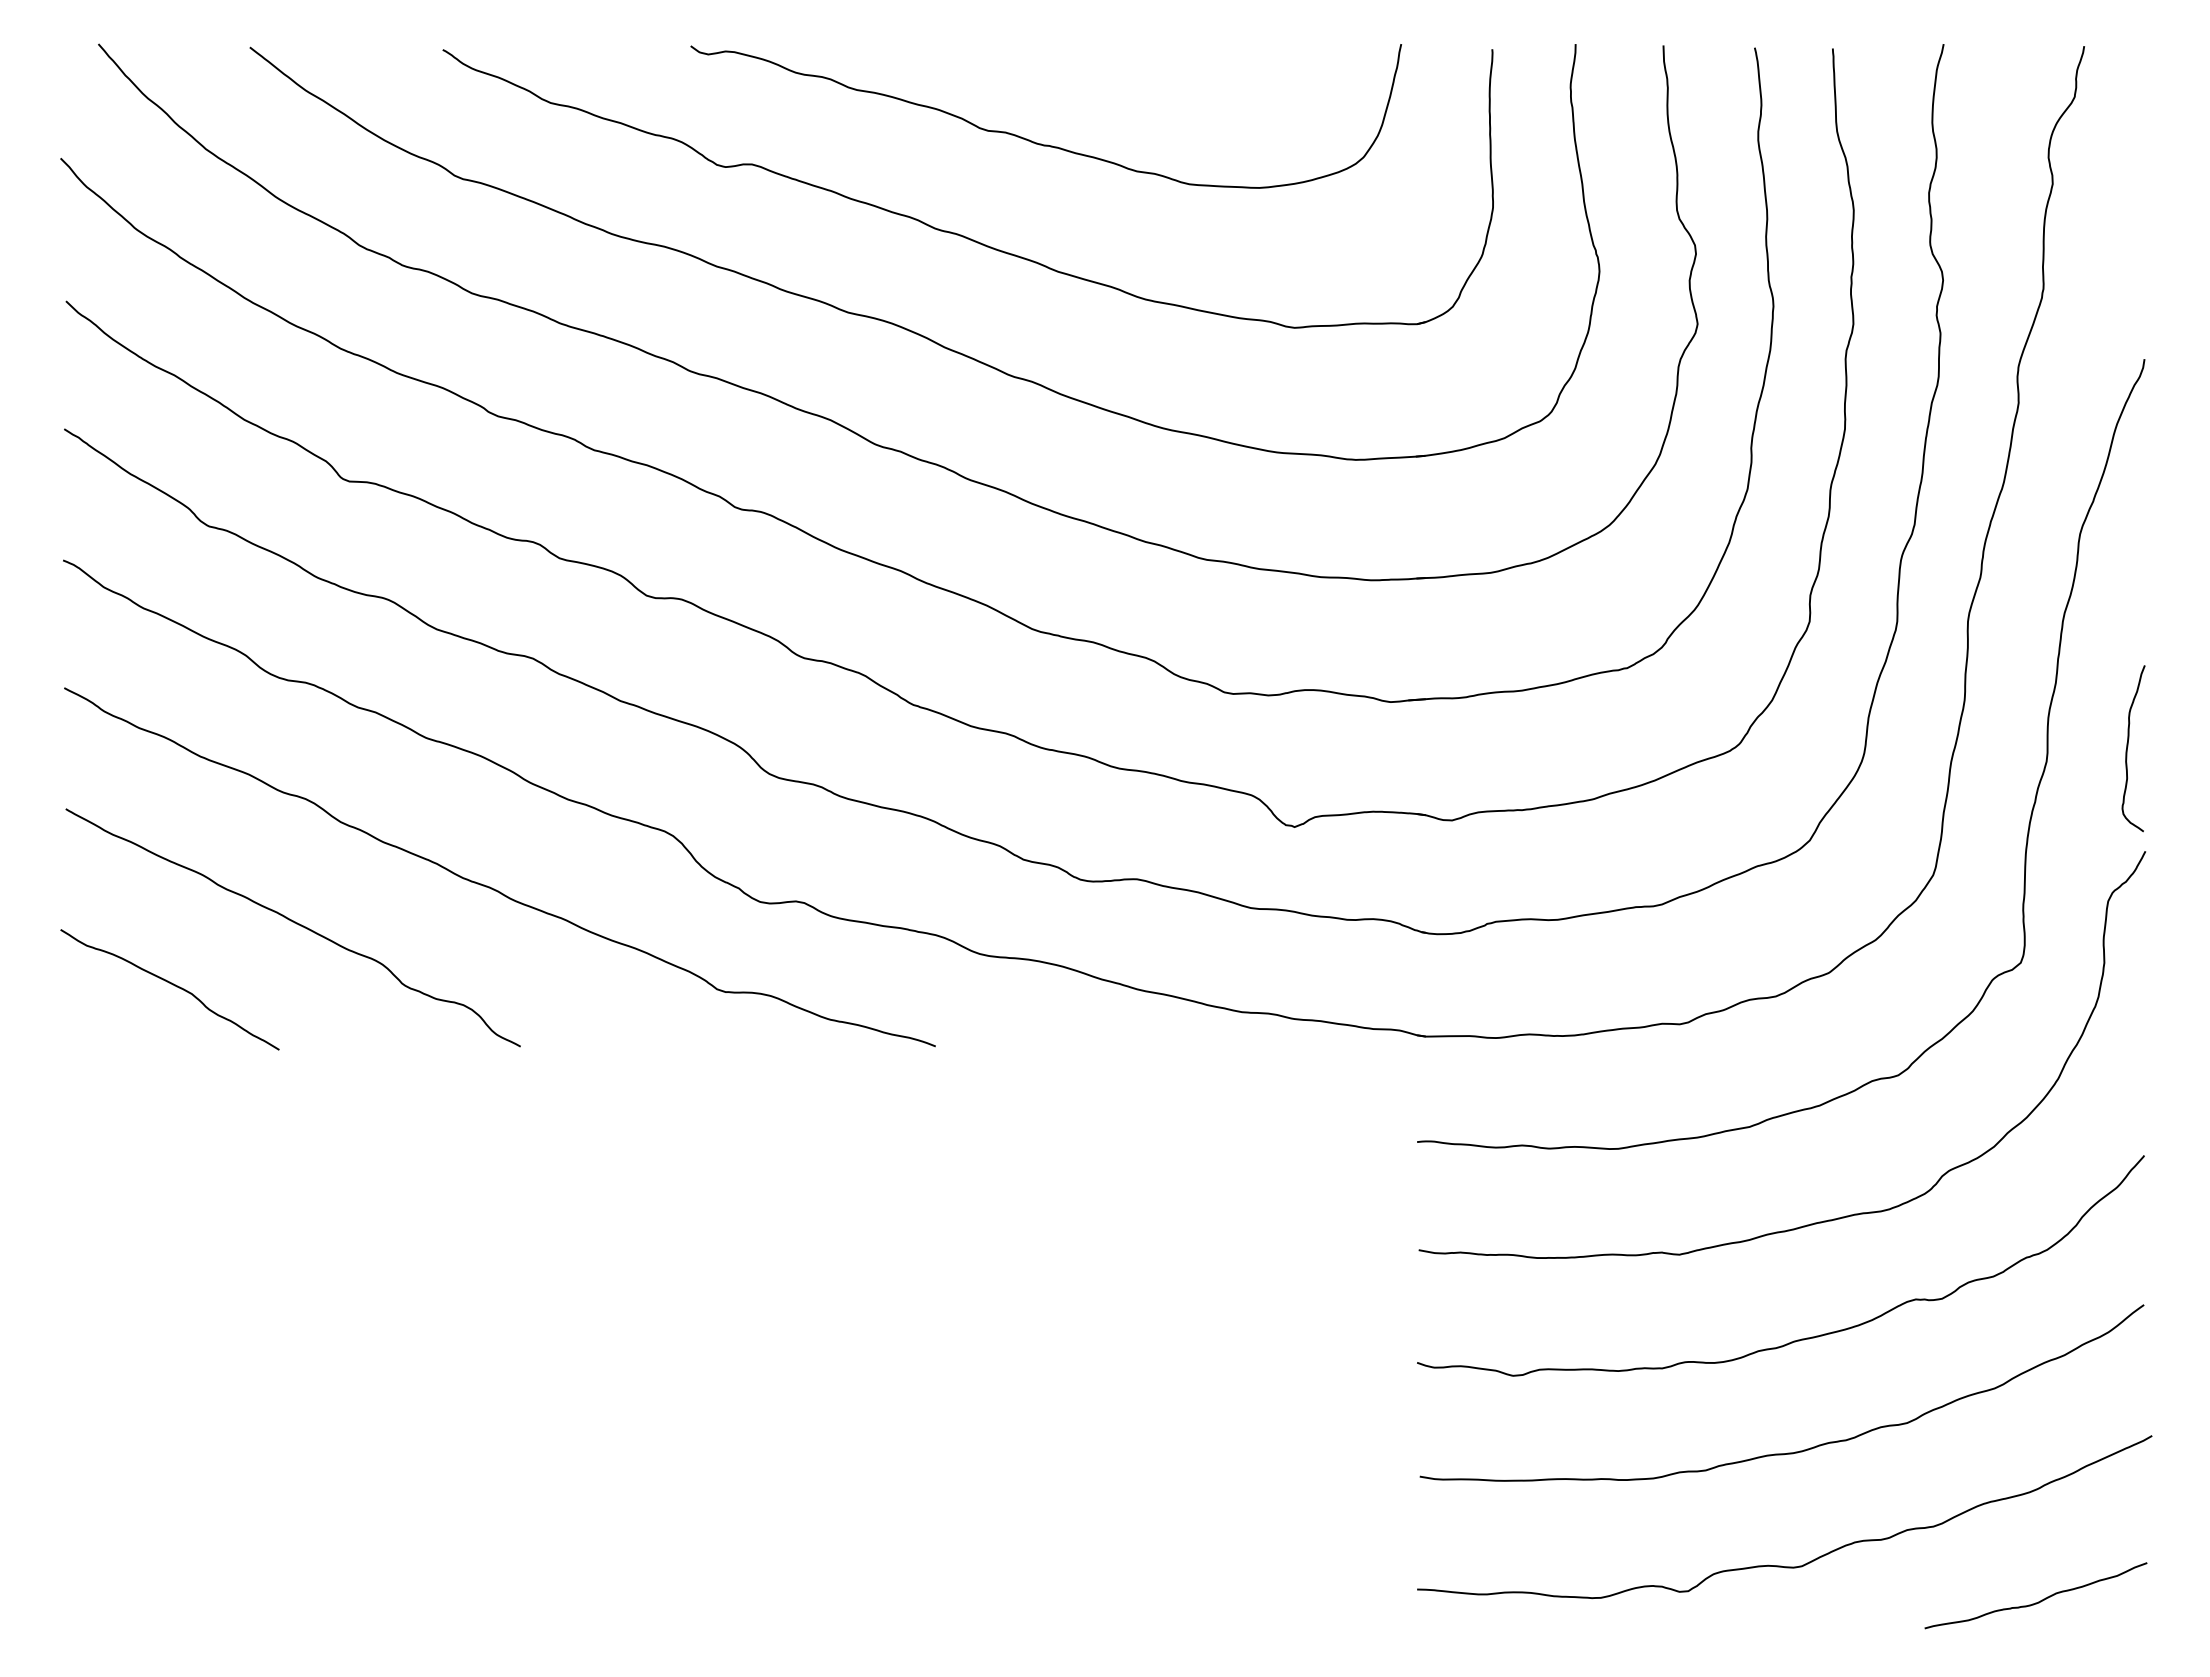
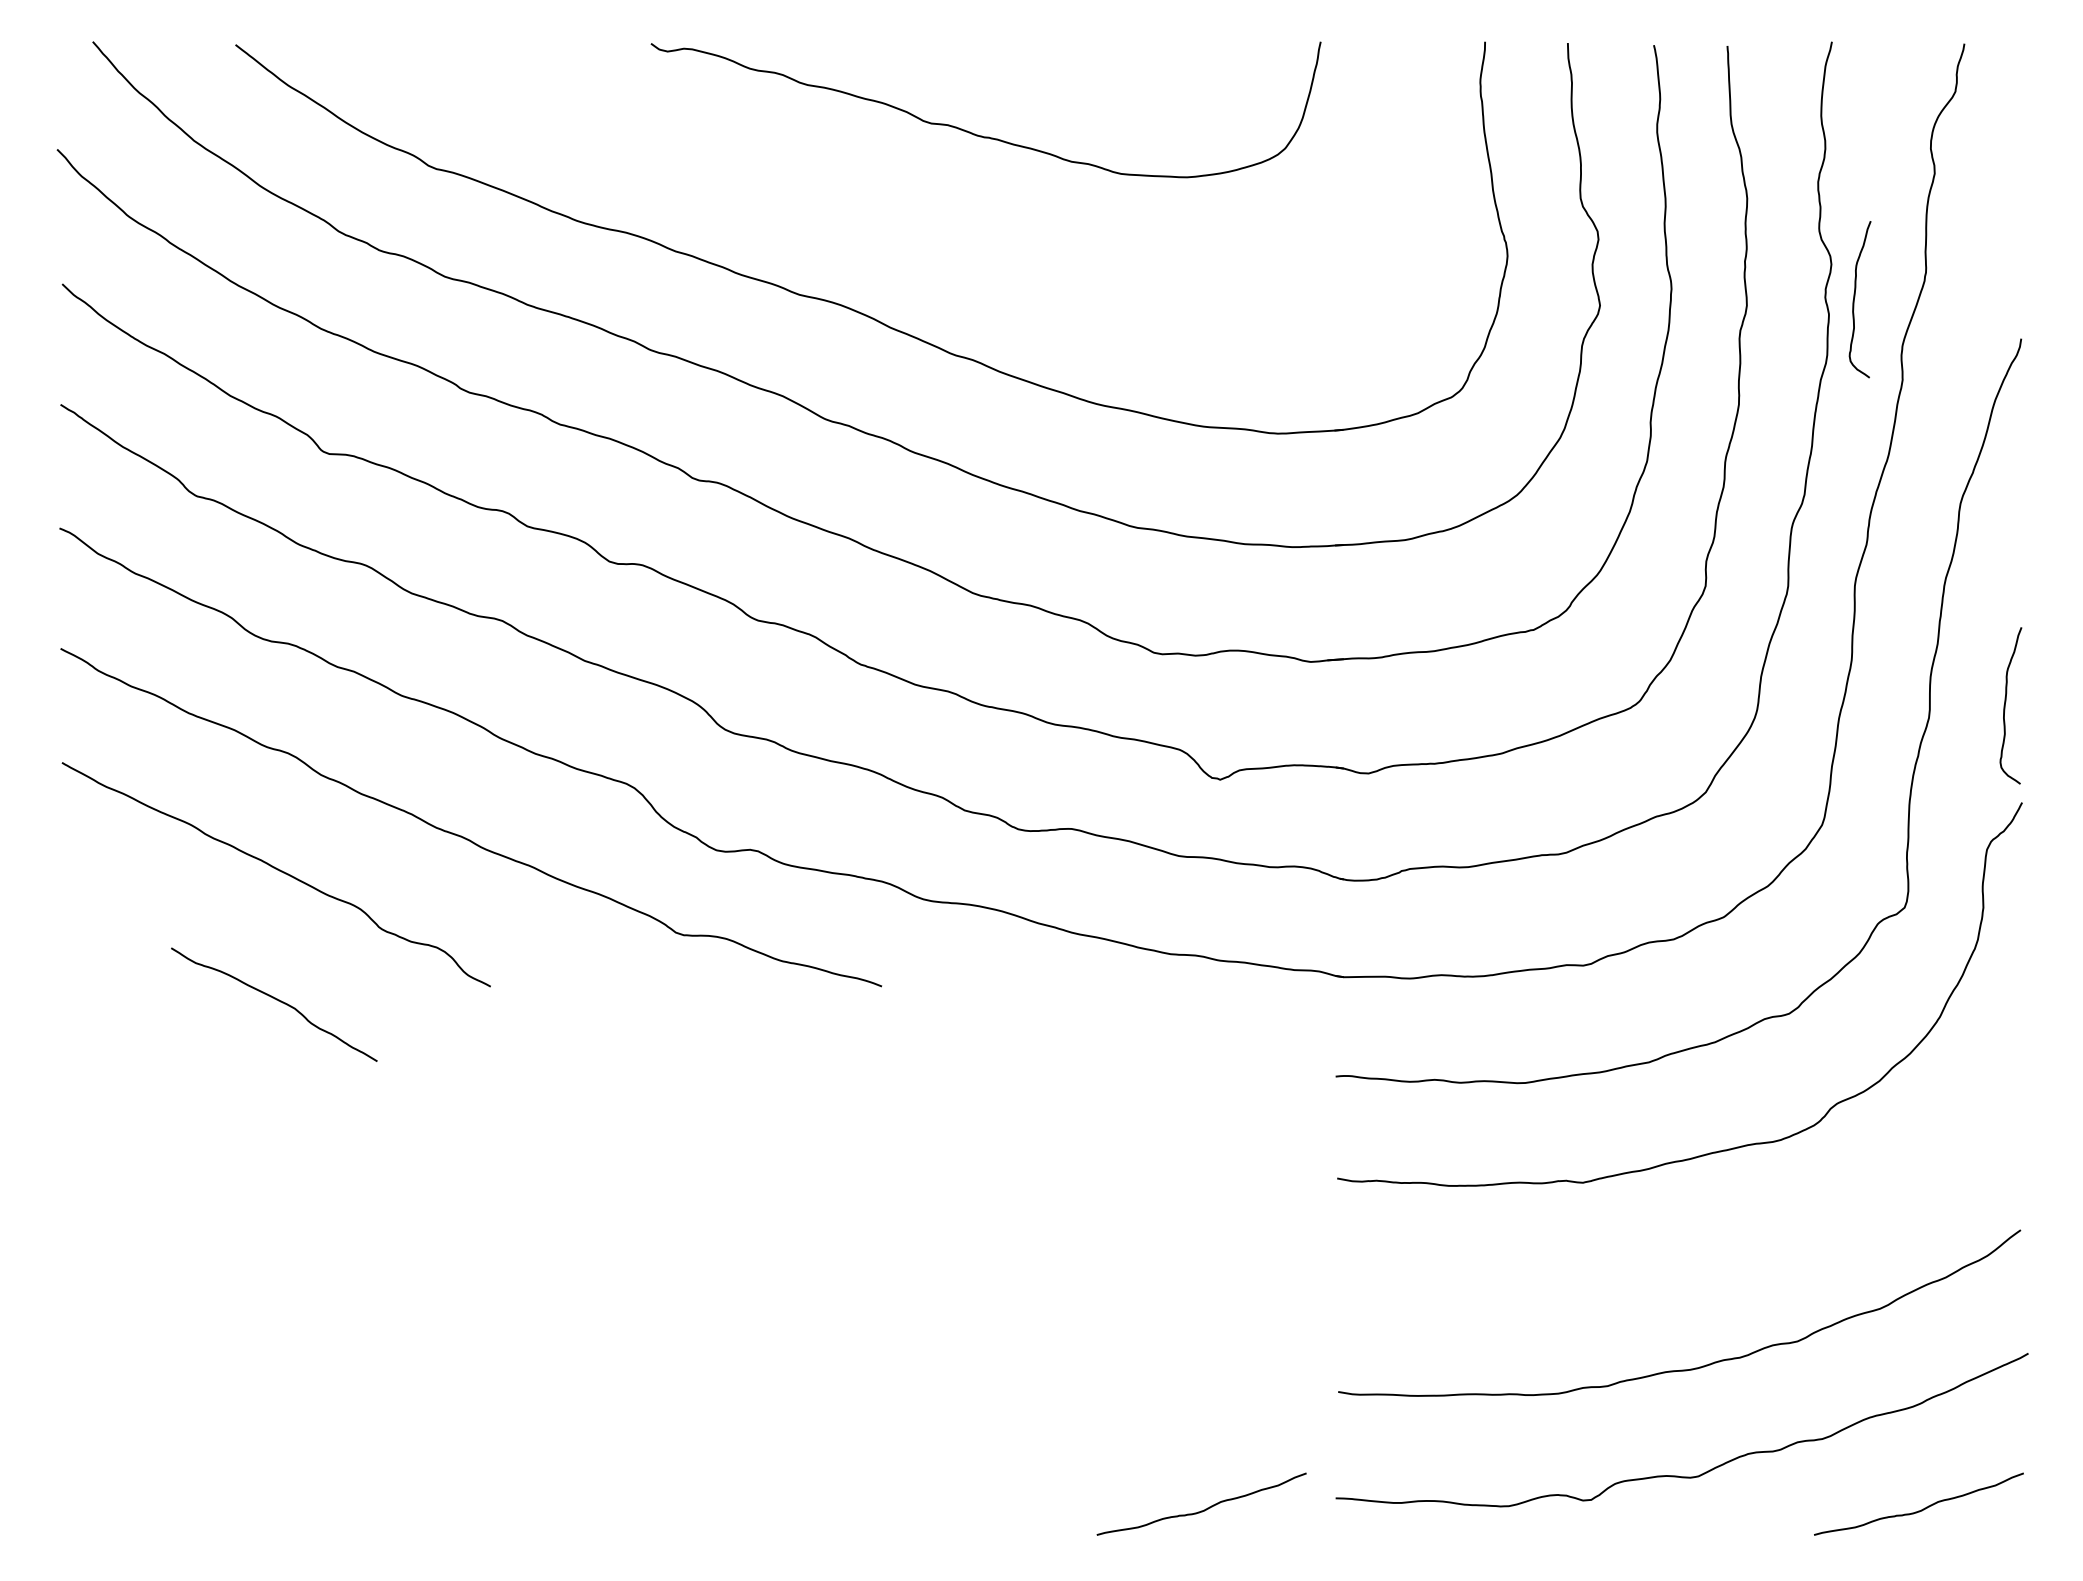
part: (955, 232) -> (900, 219), removed
curve: (1968, 315) -> (1855, 297), added
curve: (171, 984) -> (275, 999), moved
curve: (1797, 1339) -> (1694, 1262), removed
curve: (1277, 1601) -> (1204, 1509), added

